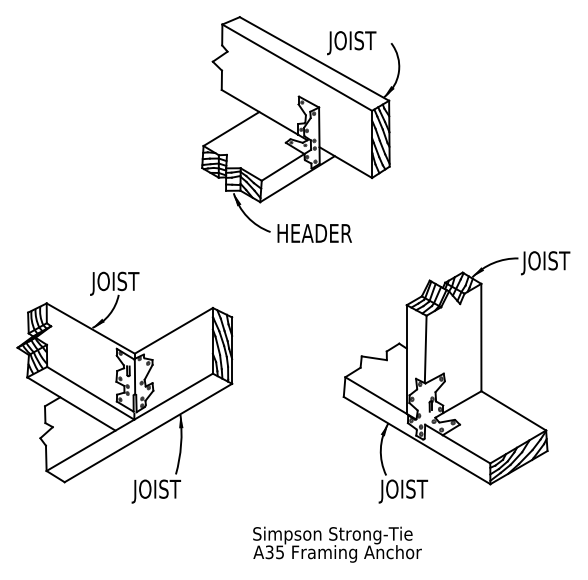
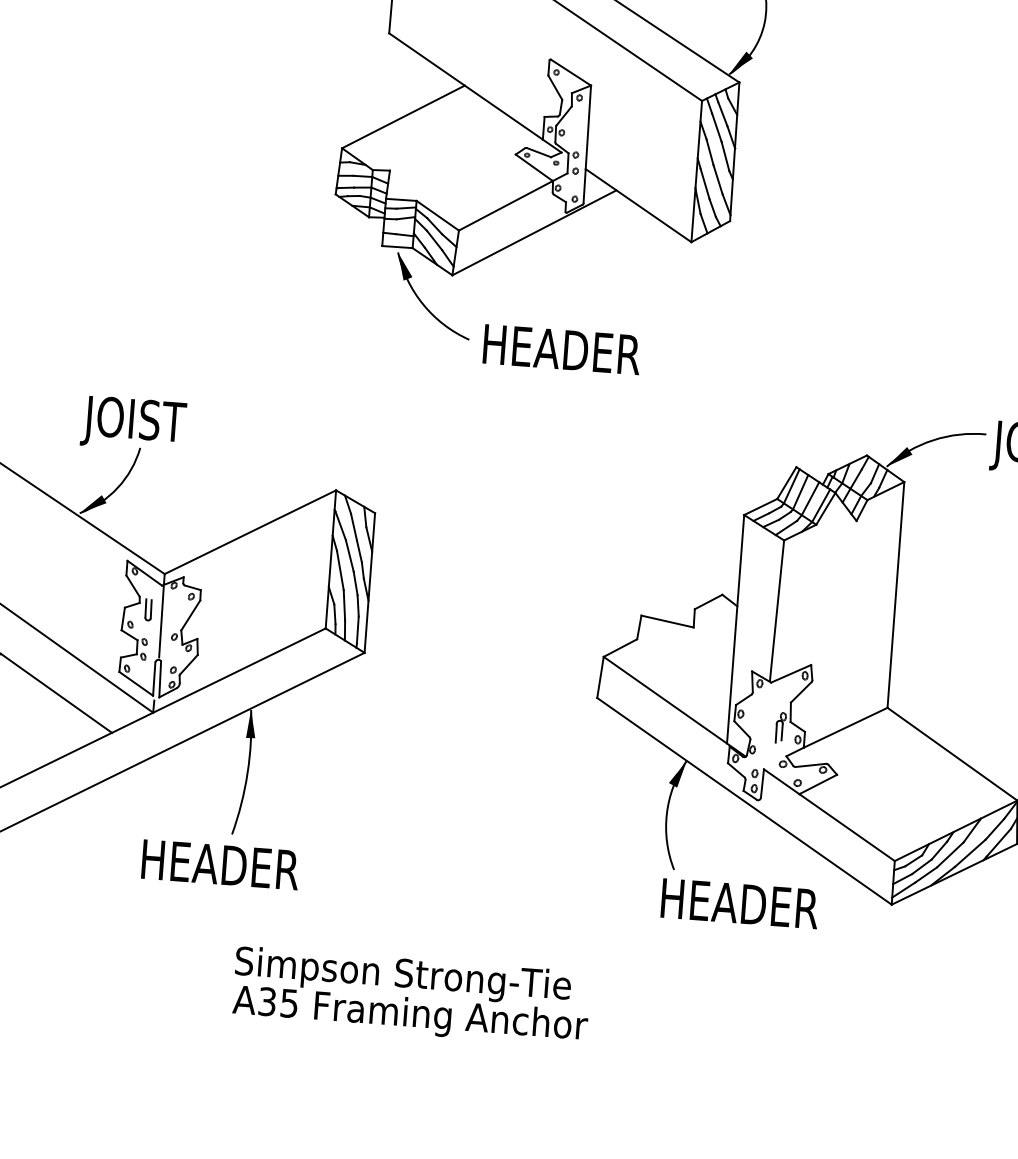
text: (169, 491) -> (215, 869), JOIST -> HEADER
text: (416, 491) -> (735, 908), JOIST -> HEADER
text: (337, 544) -> (411, 996), moved

